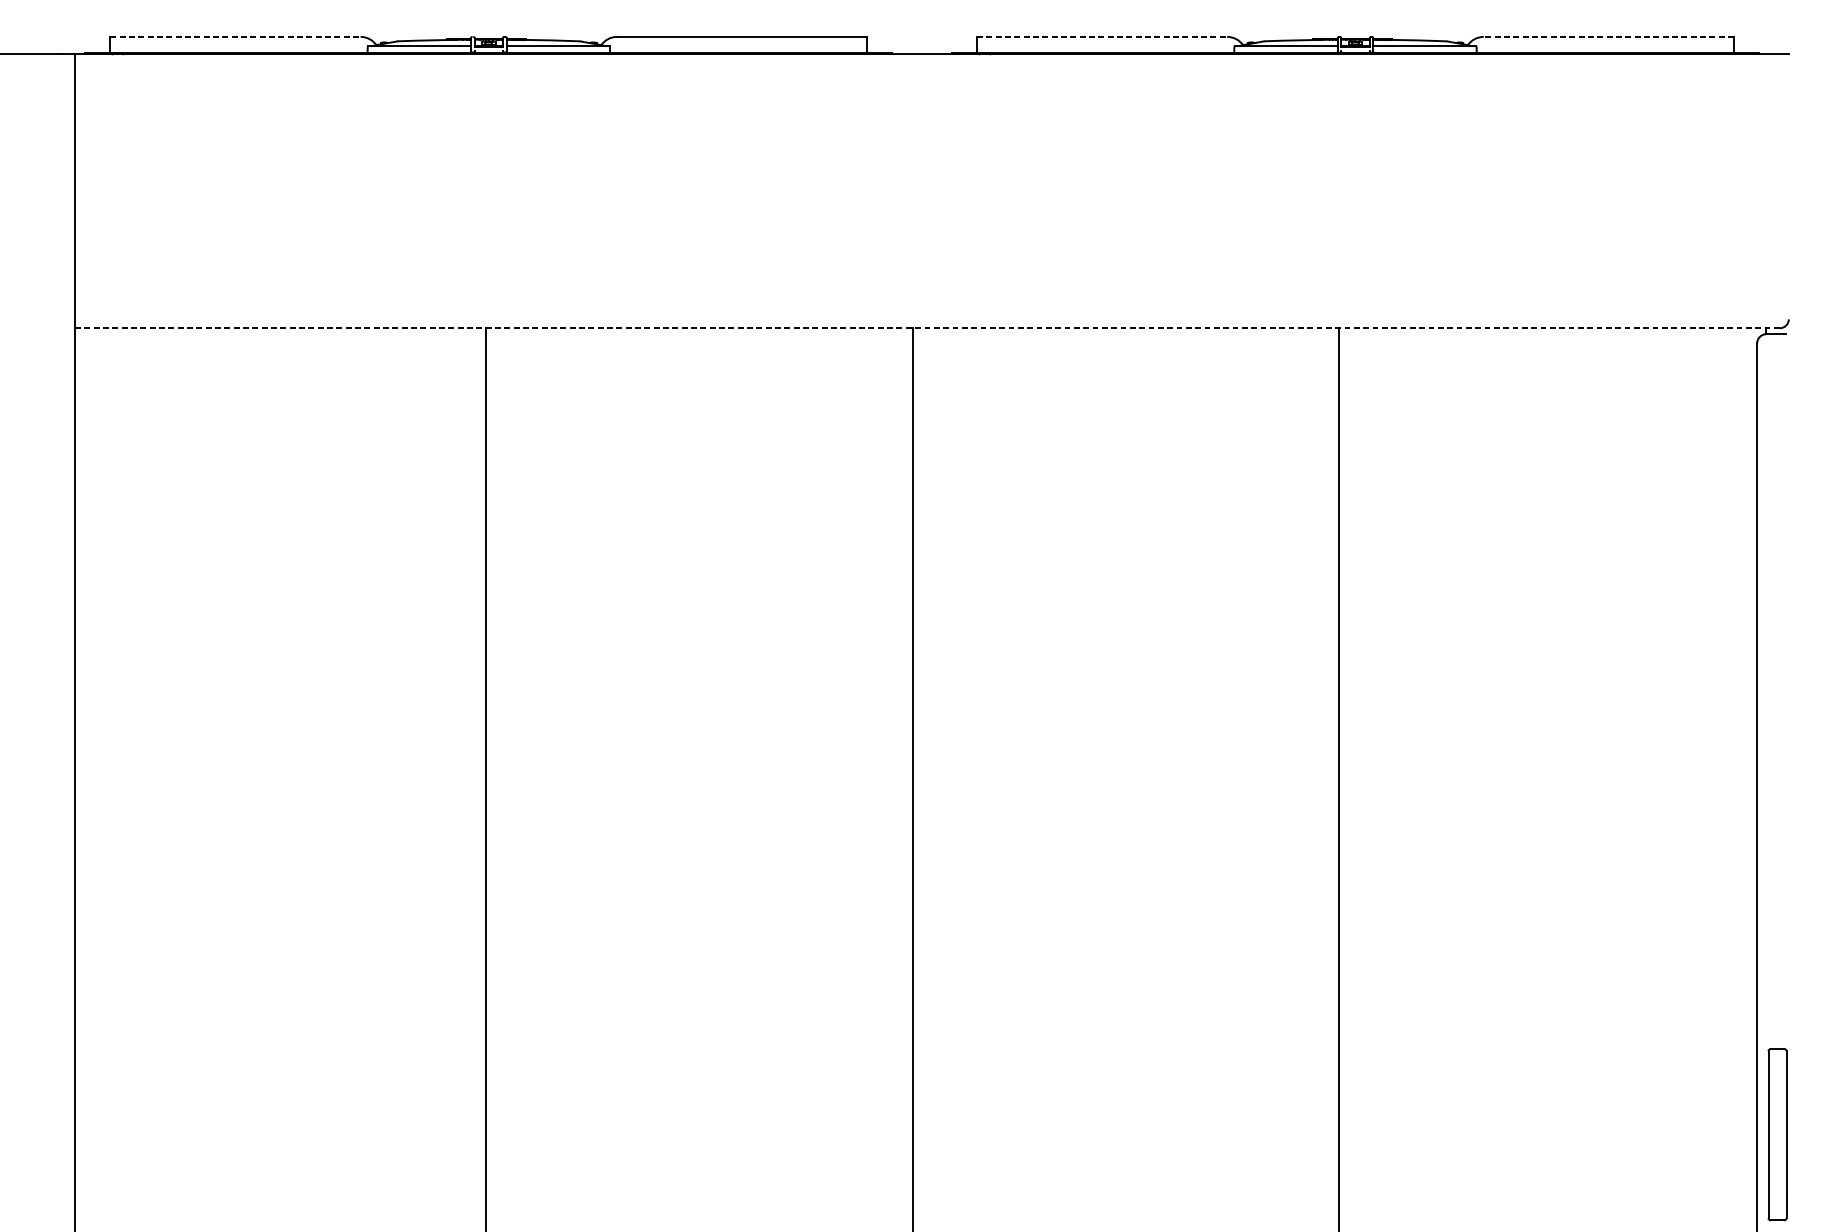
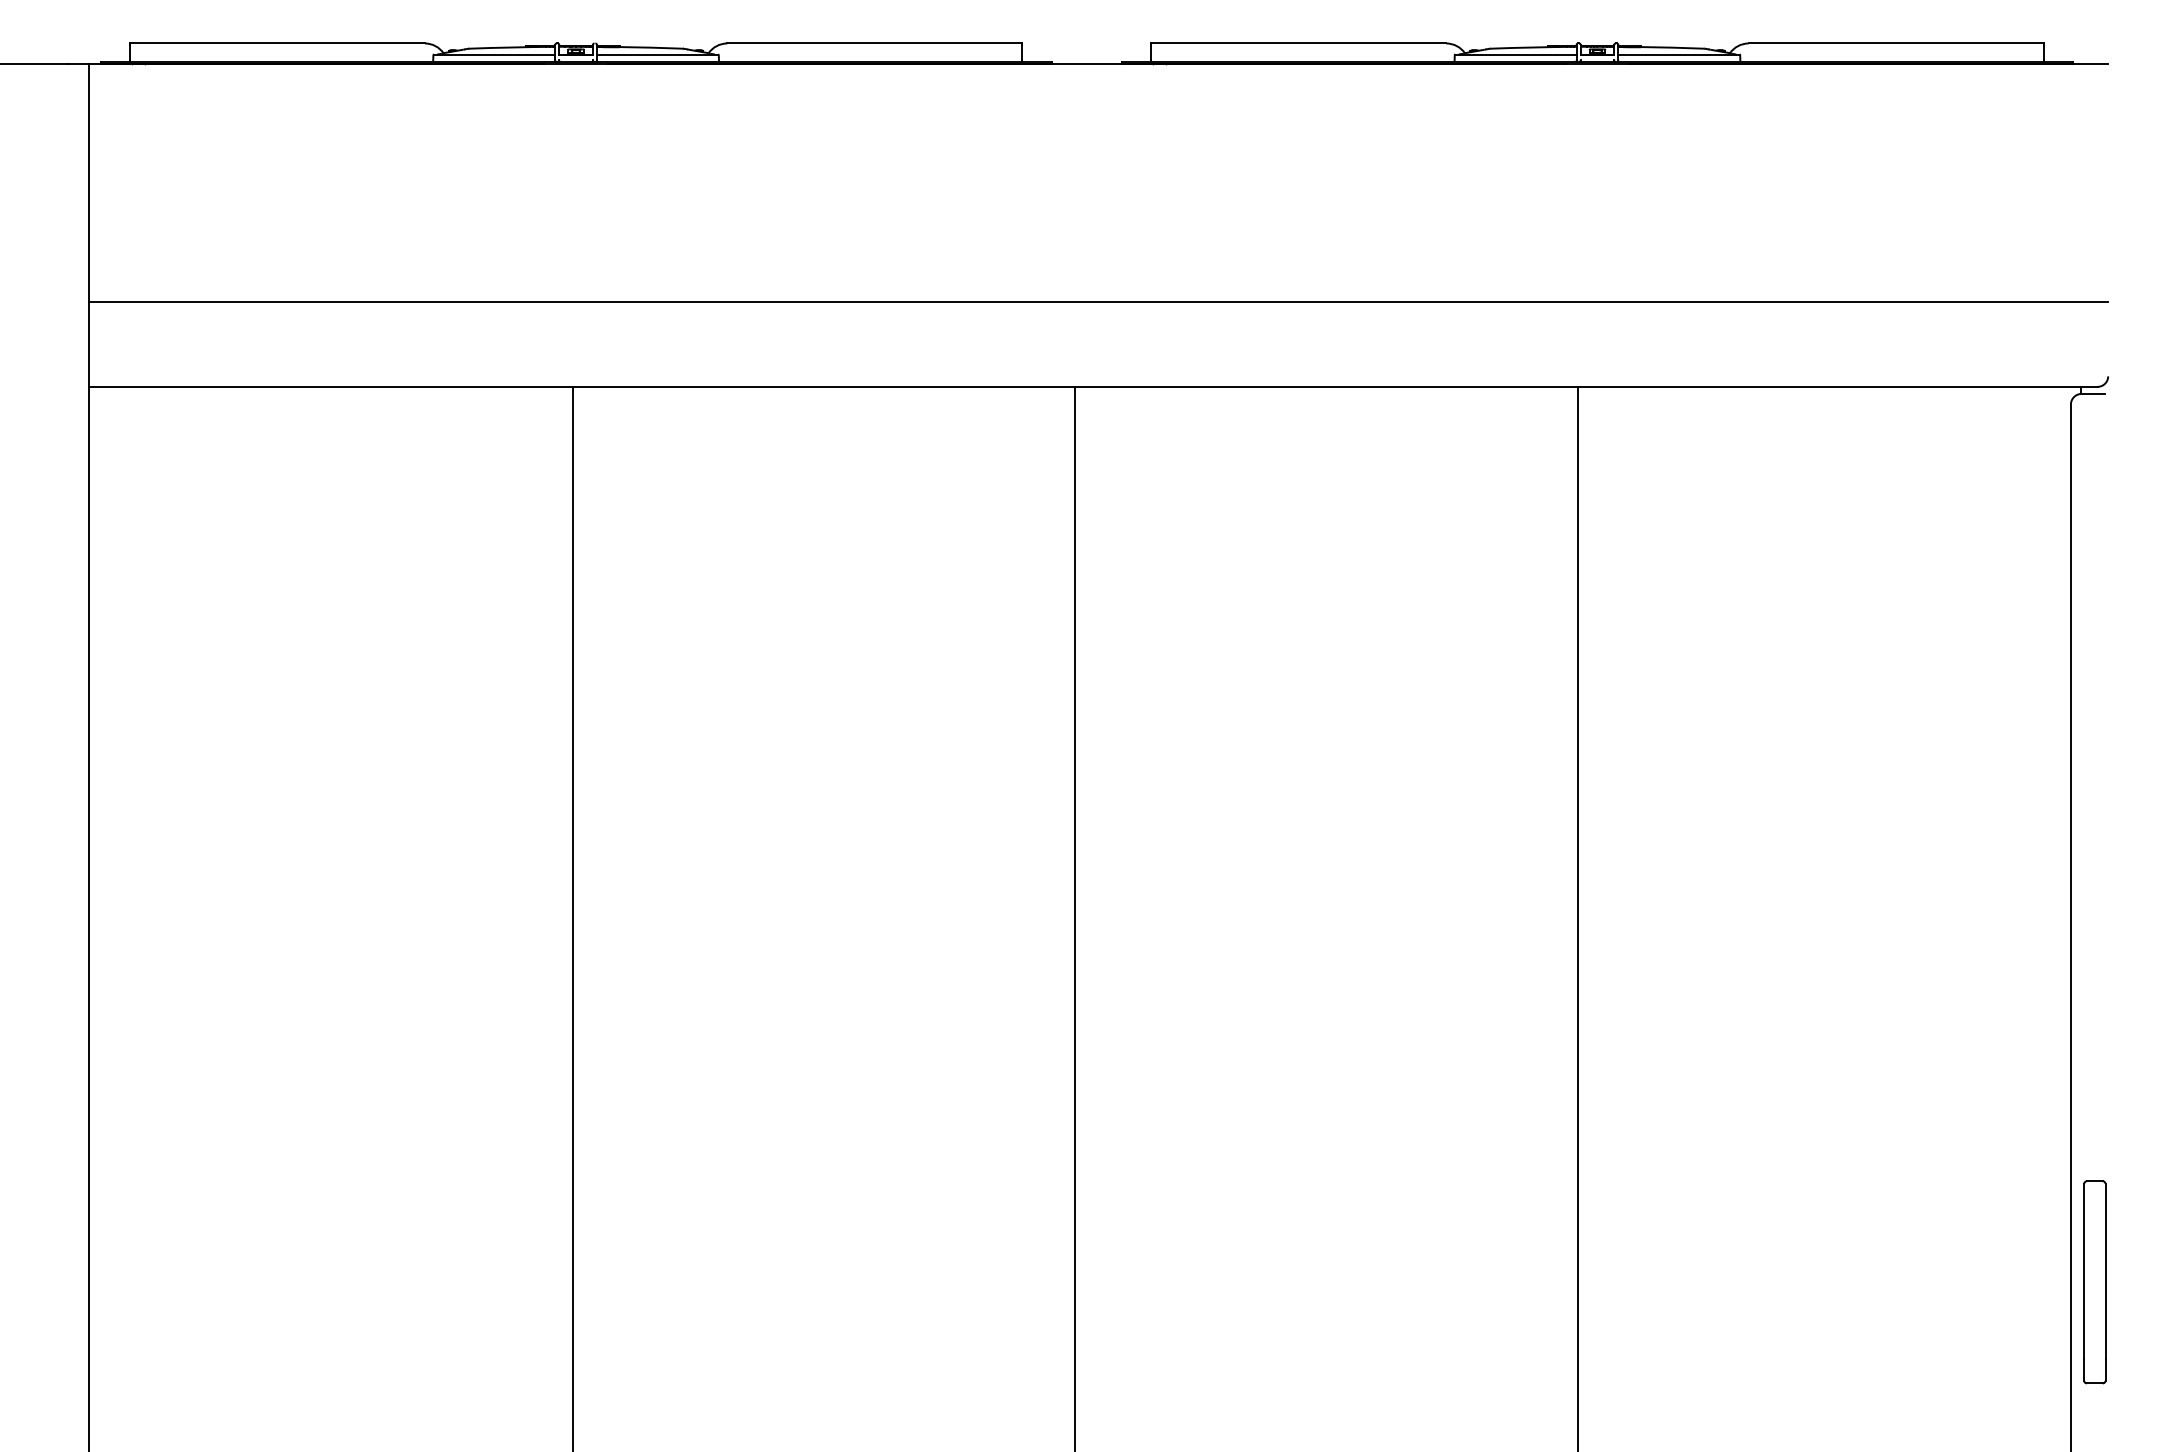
line: (235, 36) -> (277, 43), dashed -> solid
line: (1102, 36) -> (1299, 43), dashed -> solid
line: (1608, 36) -> (1895, 43), dashed -> solid
line: (932, 256) -> (1098, 302), added
line: (927, 327) -> (1092, 386), dashed -> solid
part: (1777, 1134) -> (2094, 1282), moved

